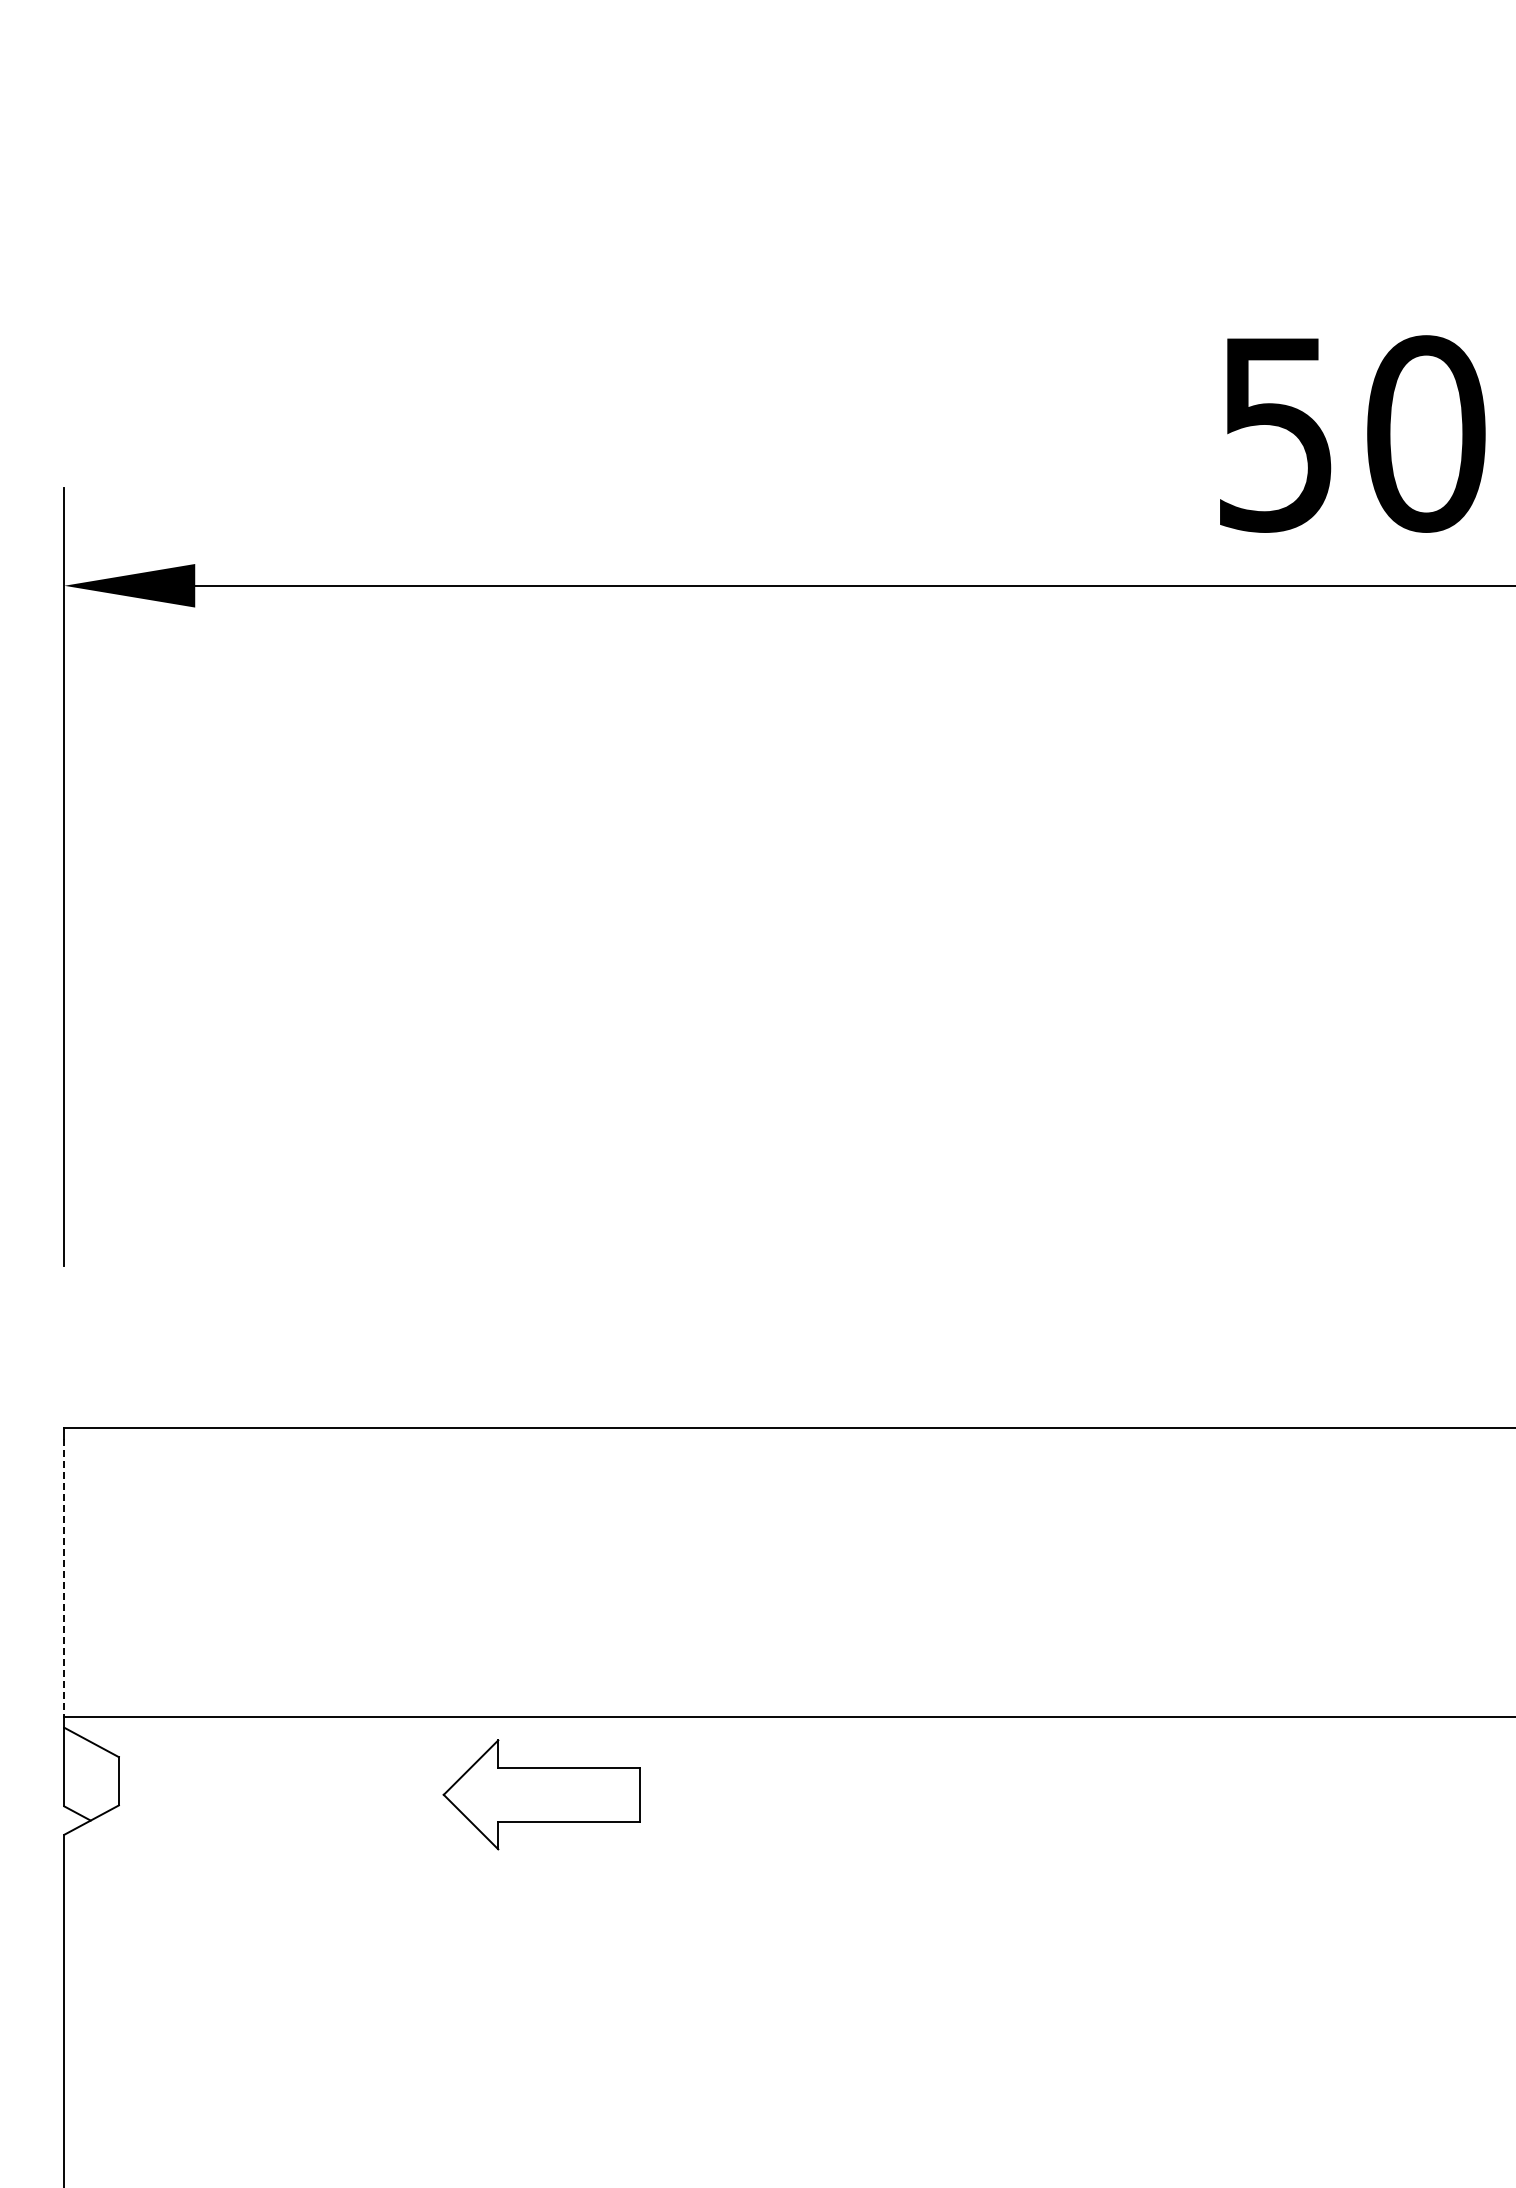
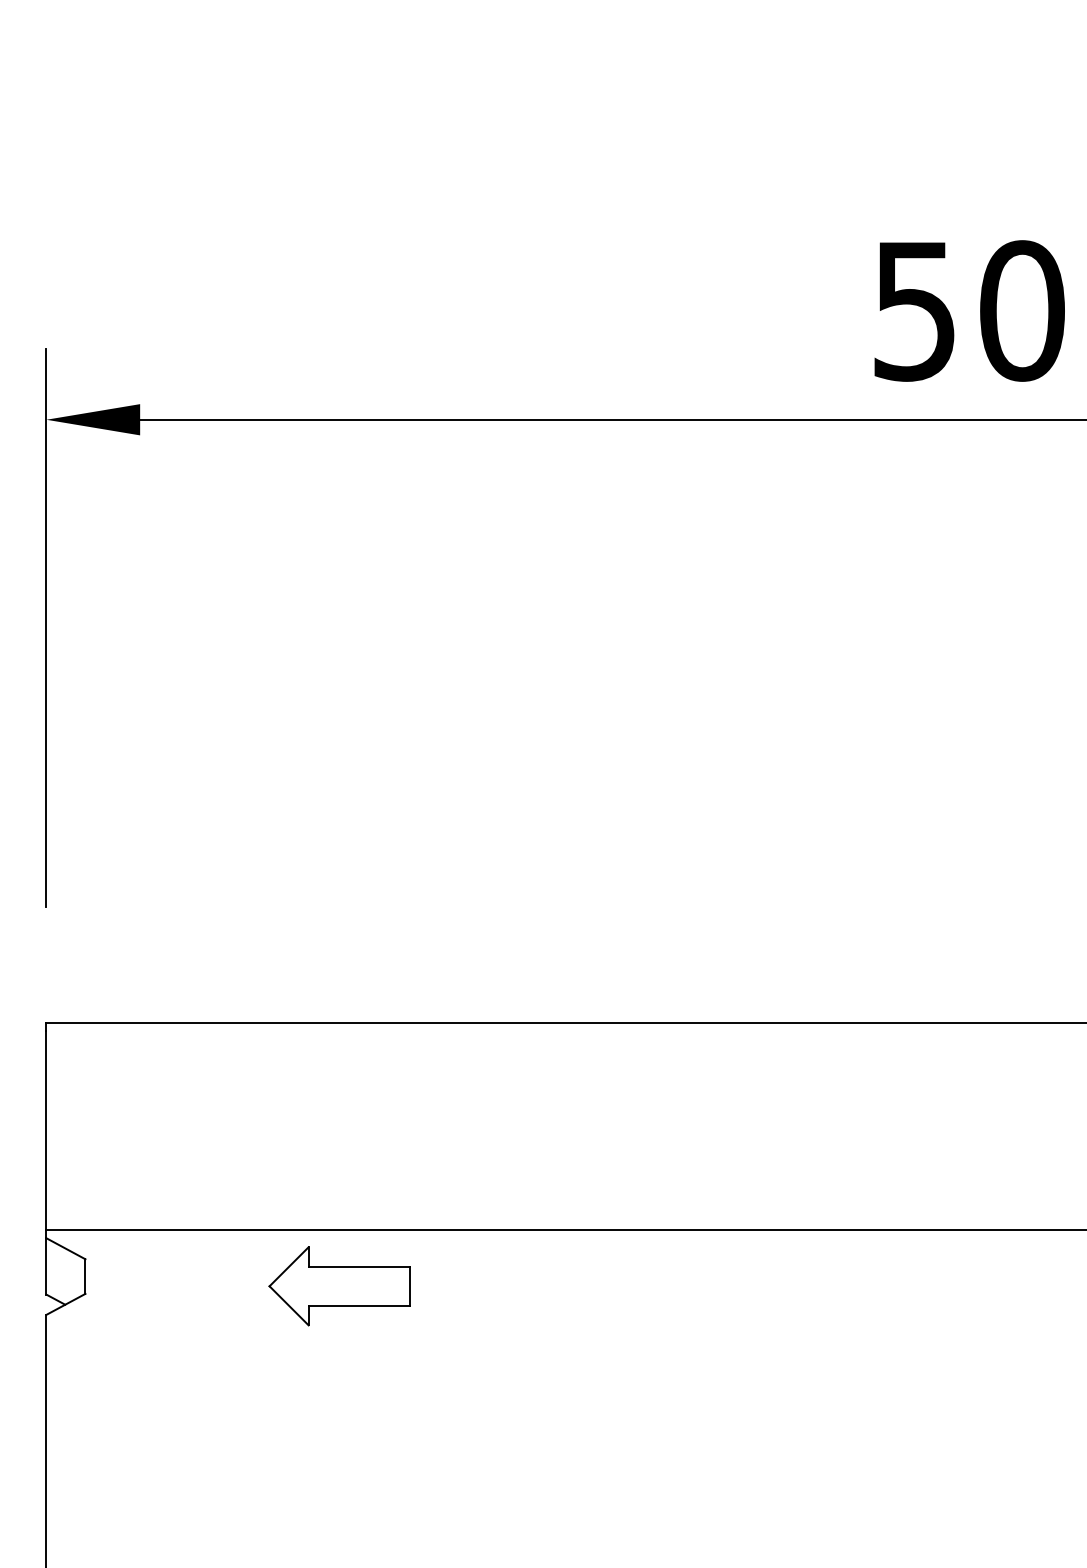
line: (64, 1577) -> (46, 1130), dashed -> solid
part: (541, 1794) -> (339, 1286), moved

